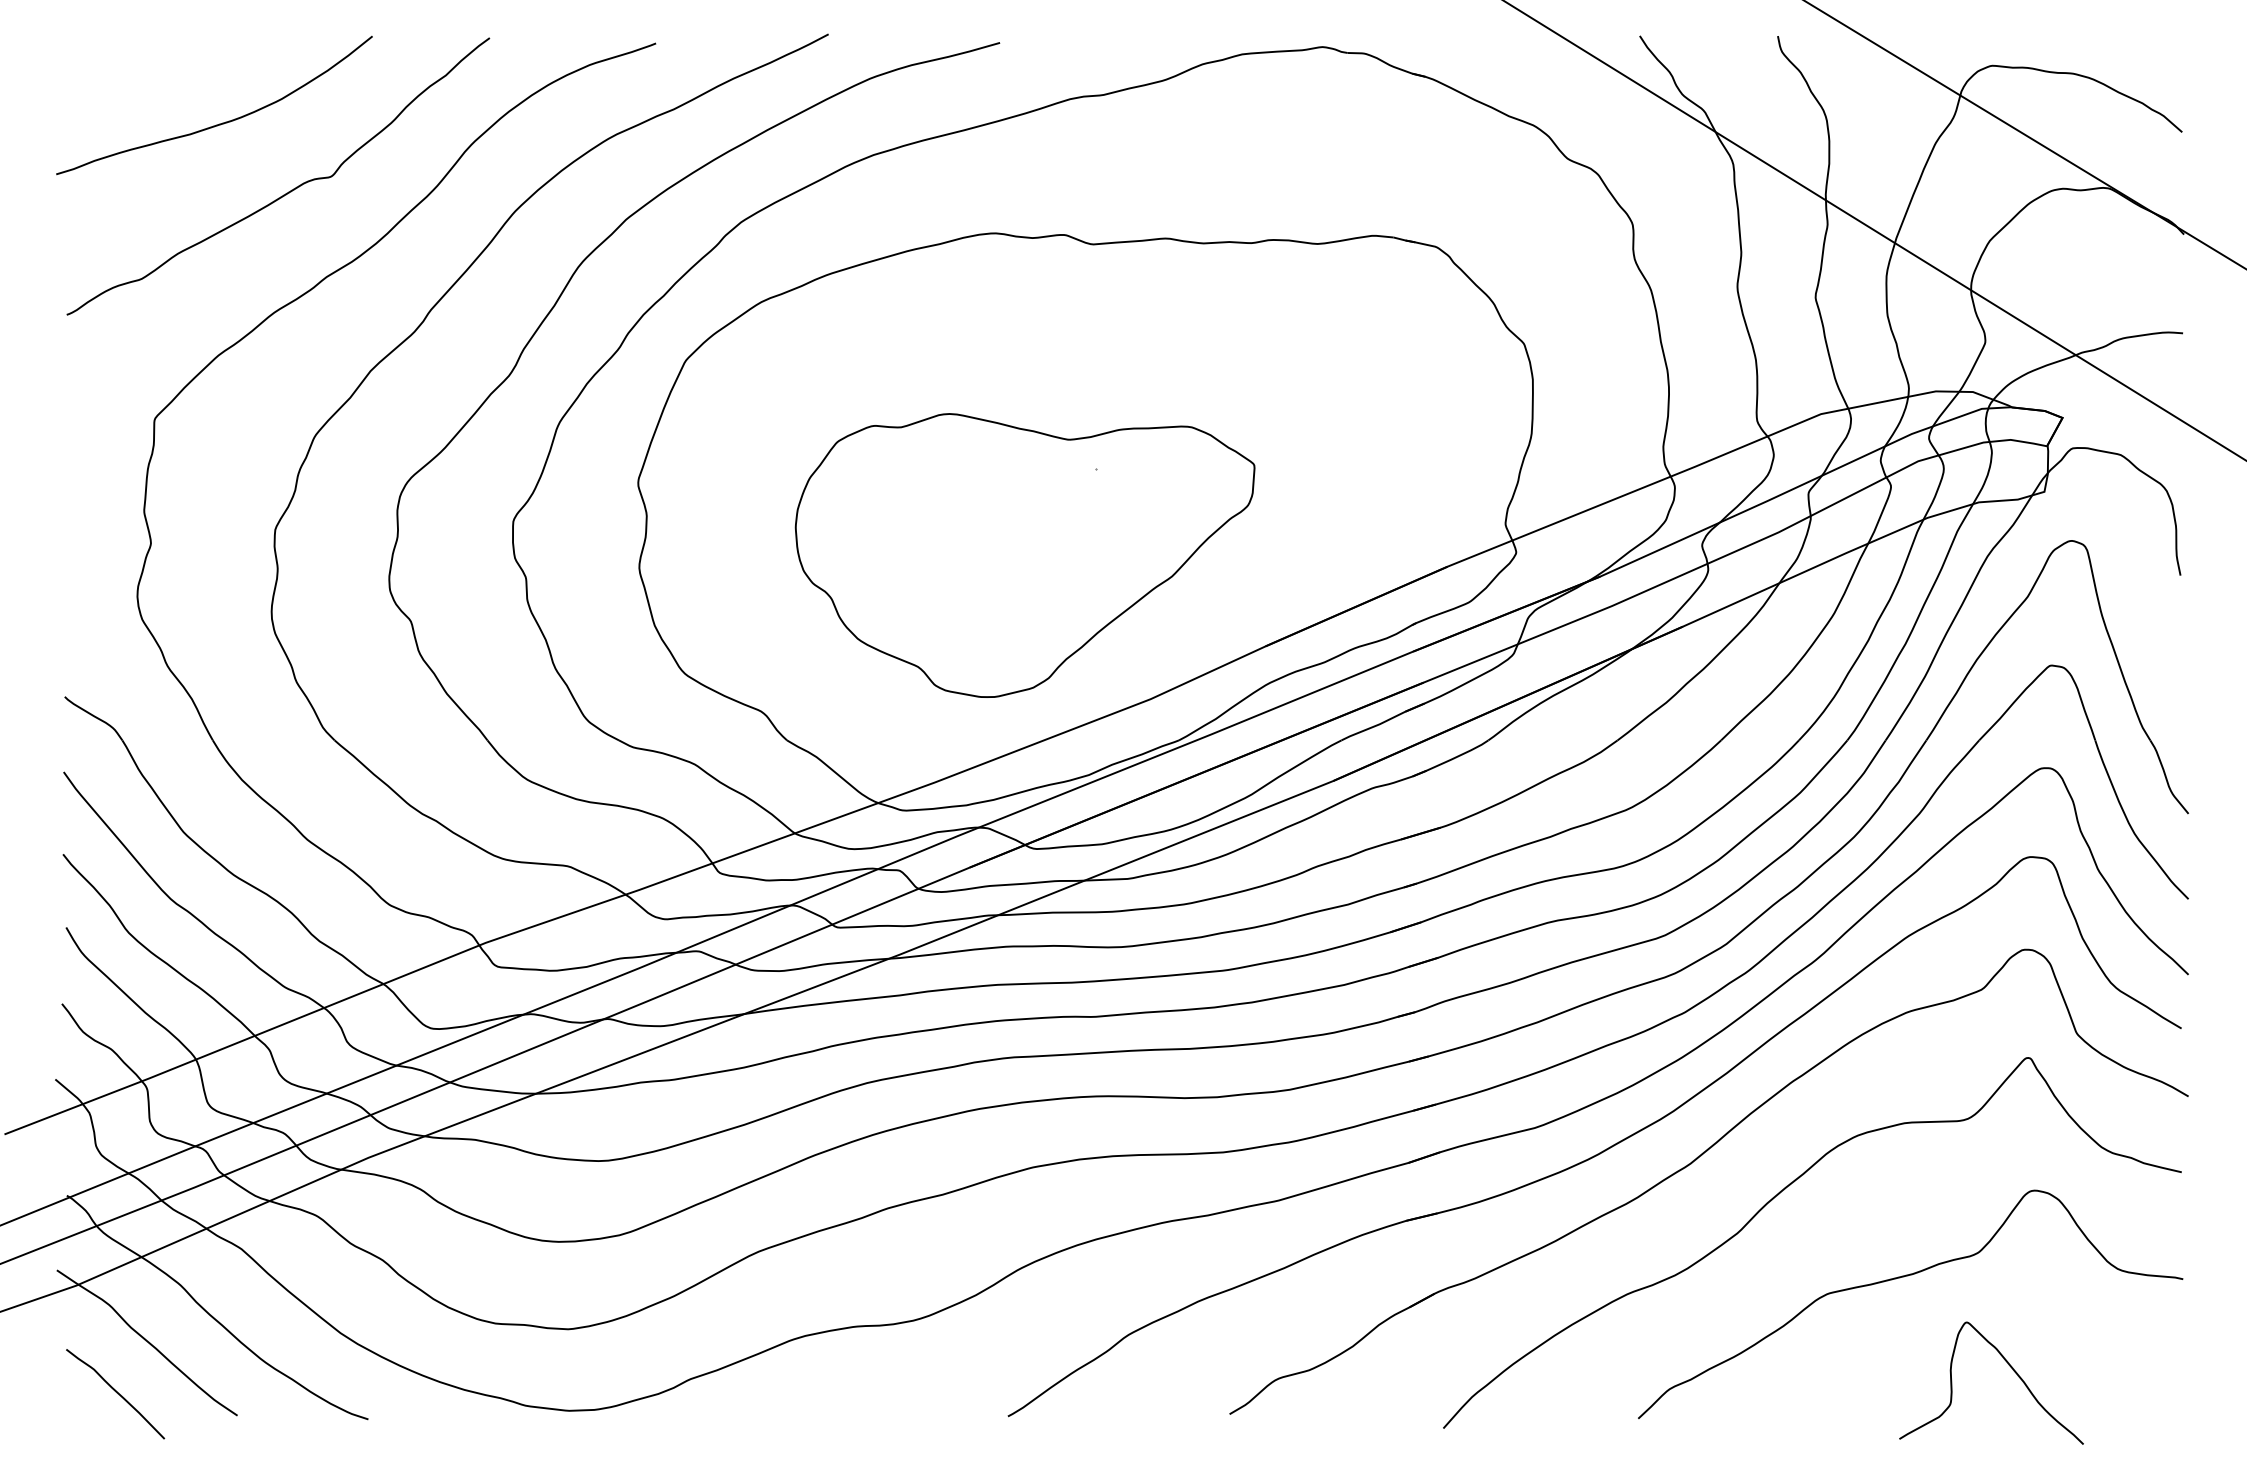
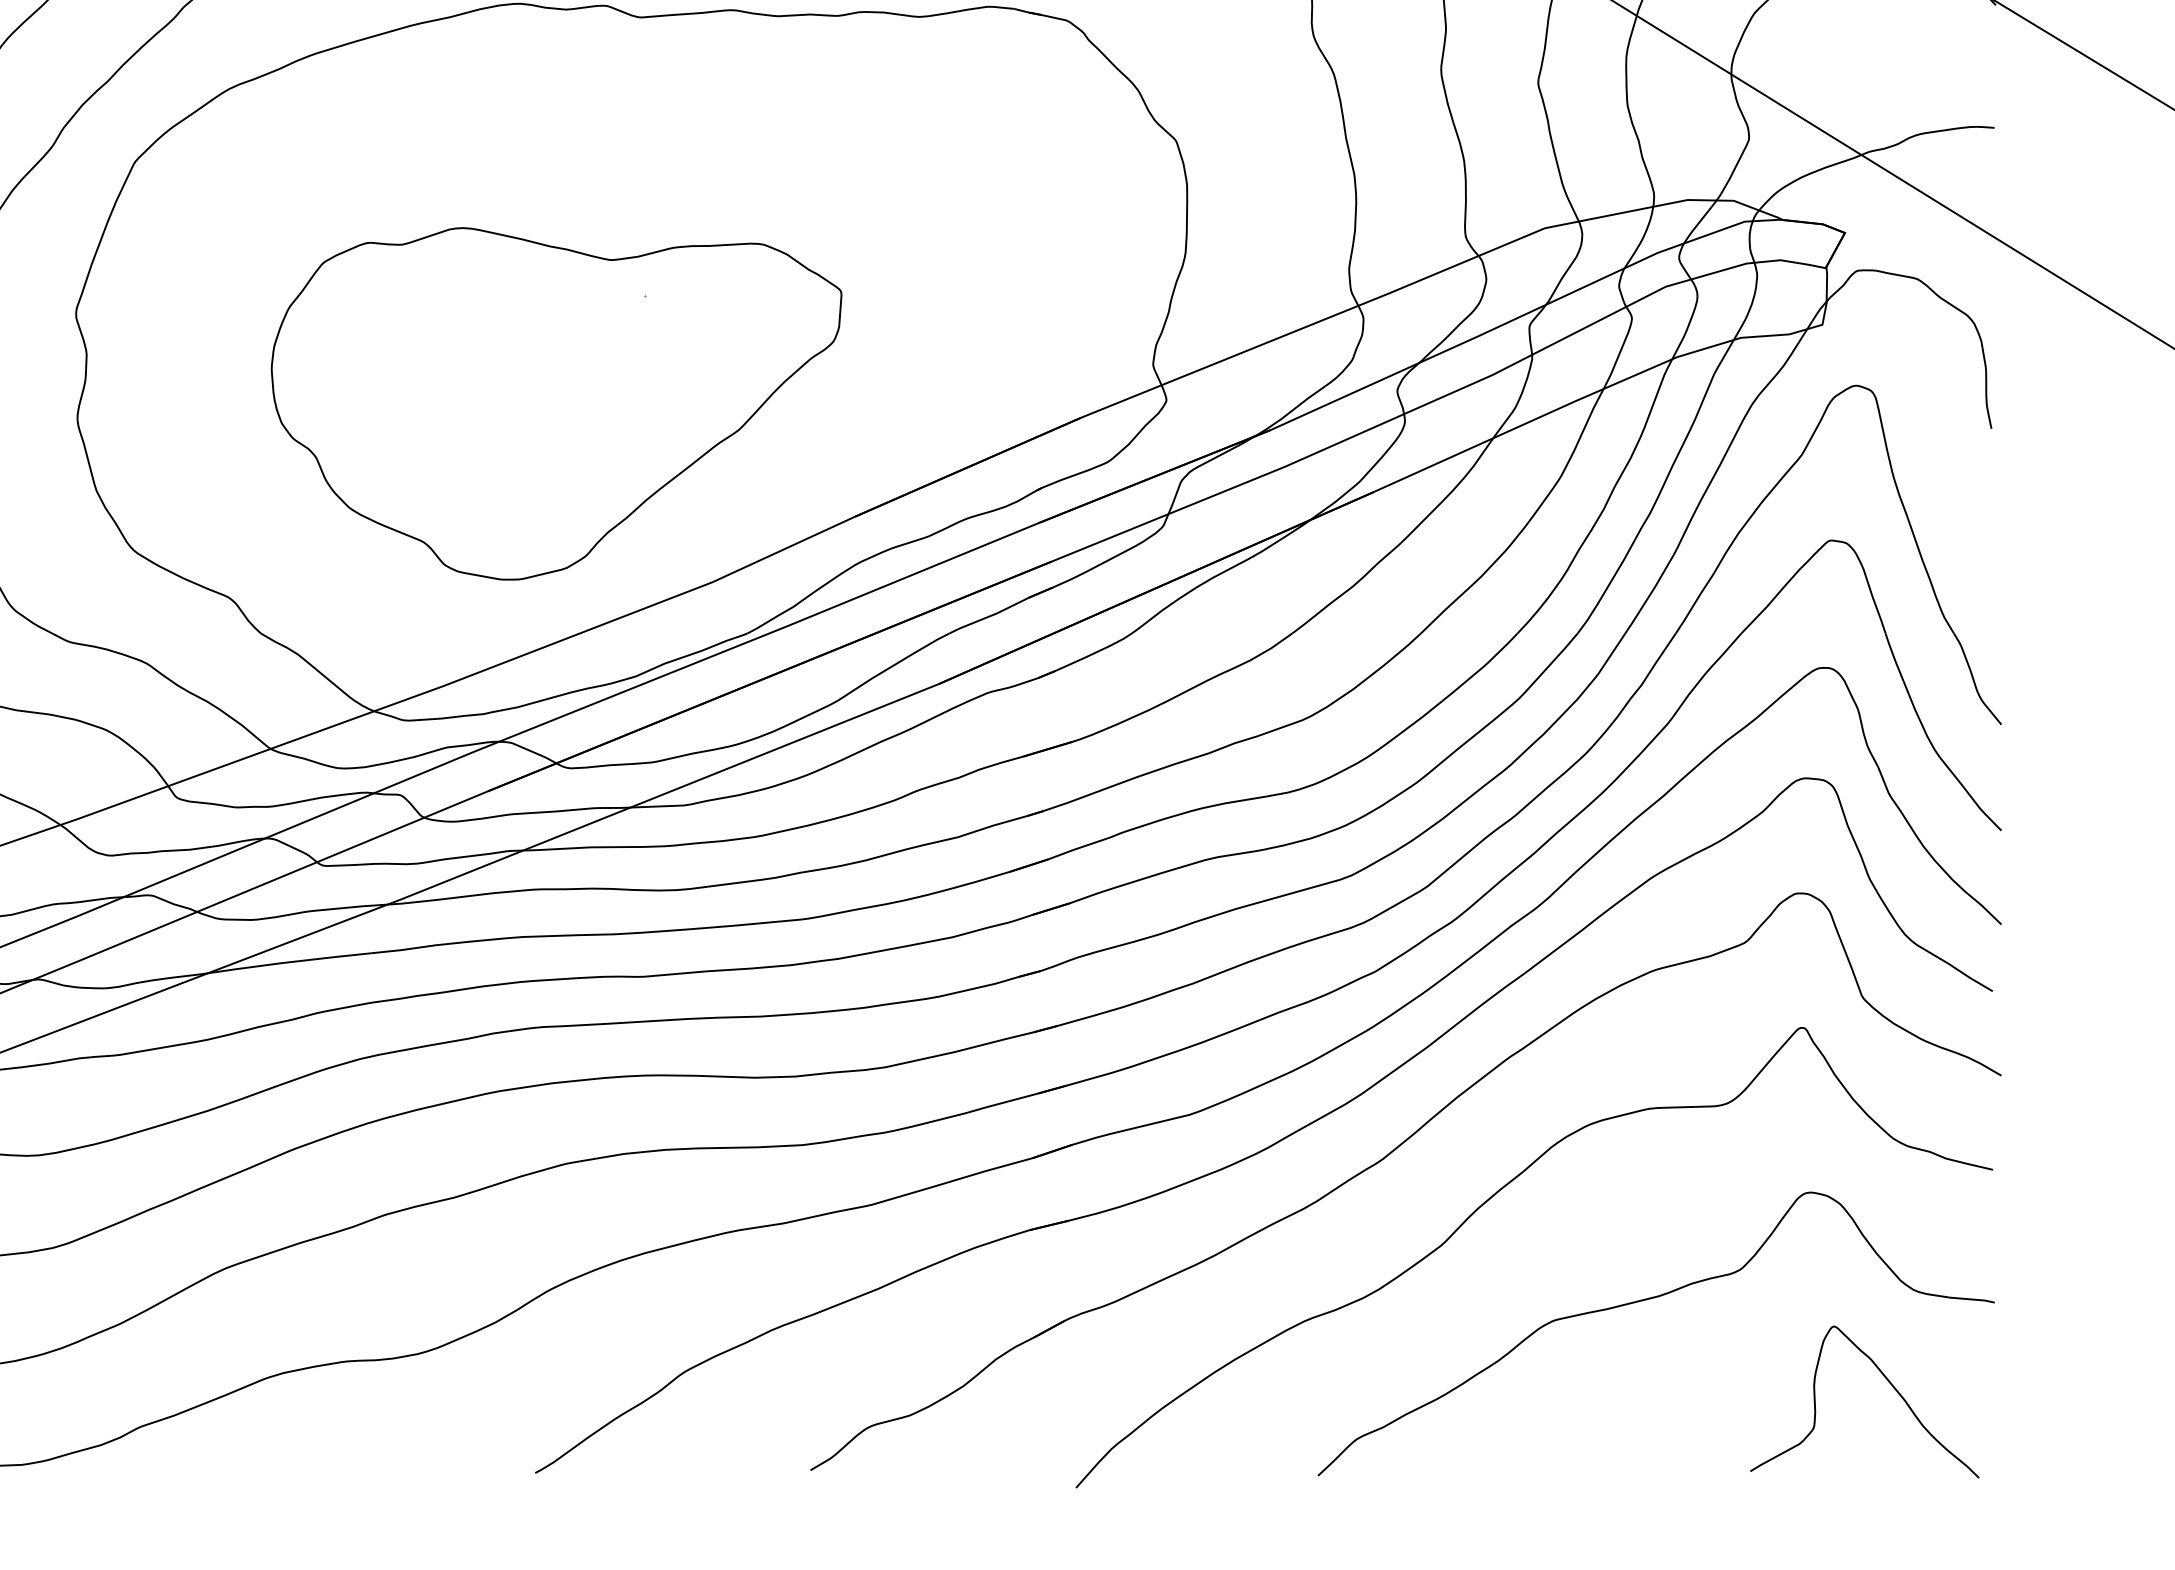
curve: (2008, 1365) -> (1885, 1379), moved

